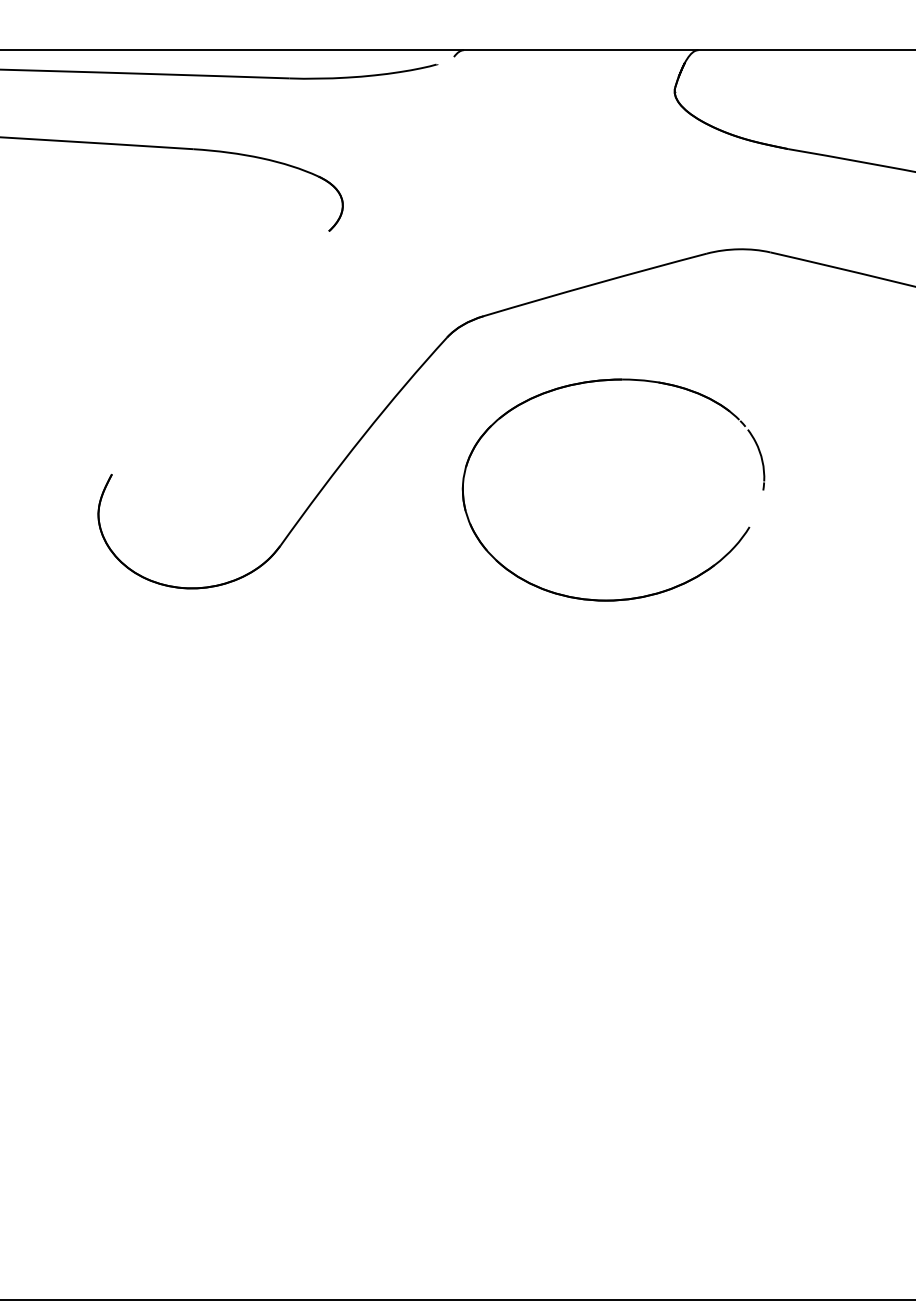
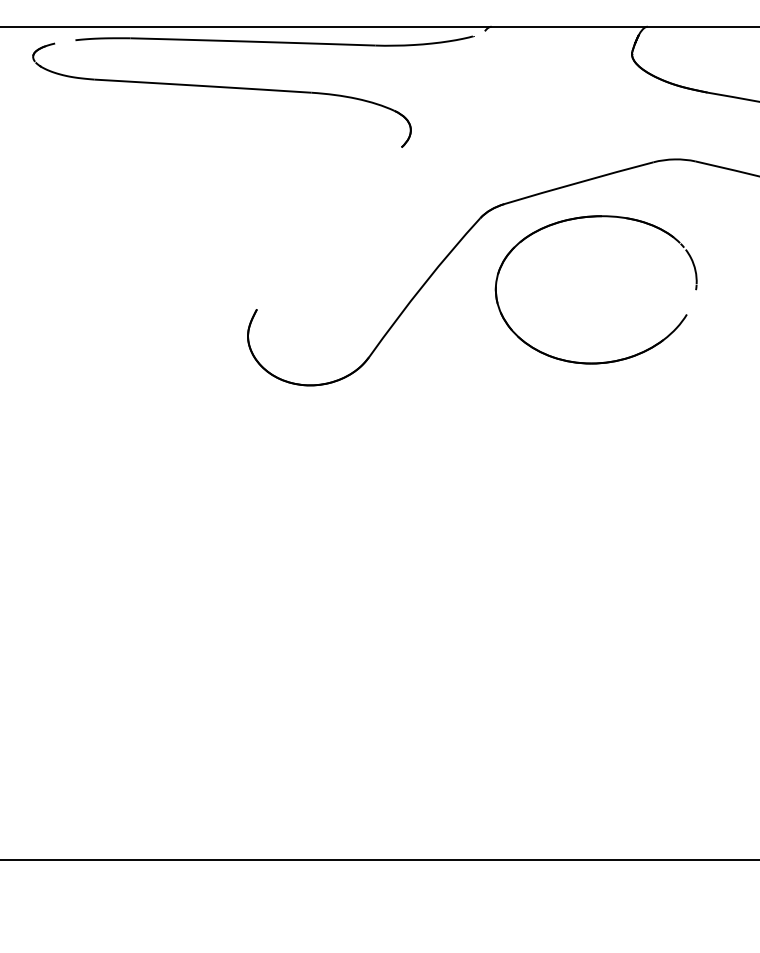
part: (595, 382) -> (584, 218), moved

